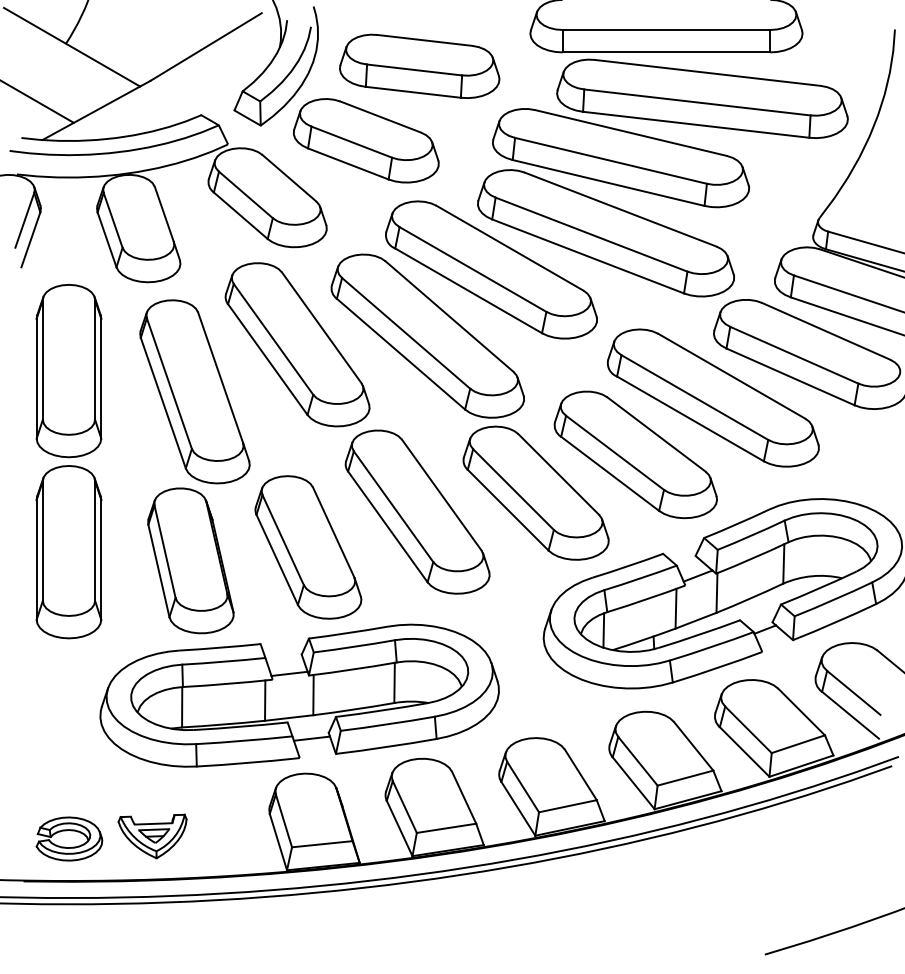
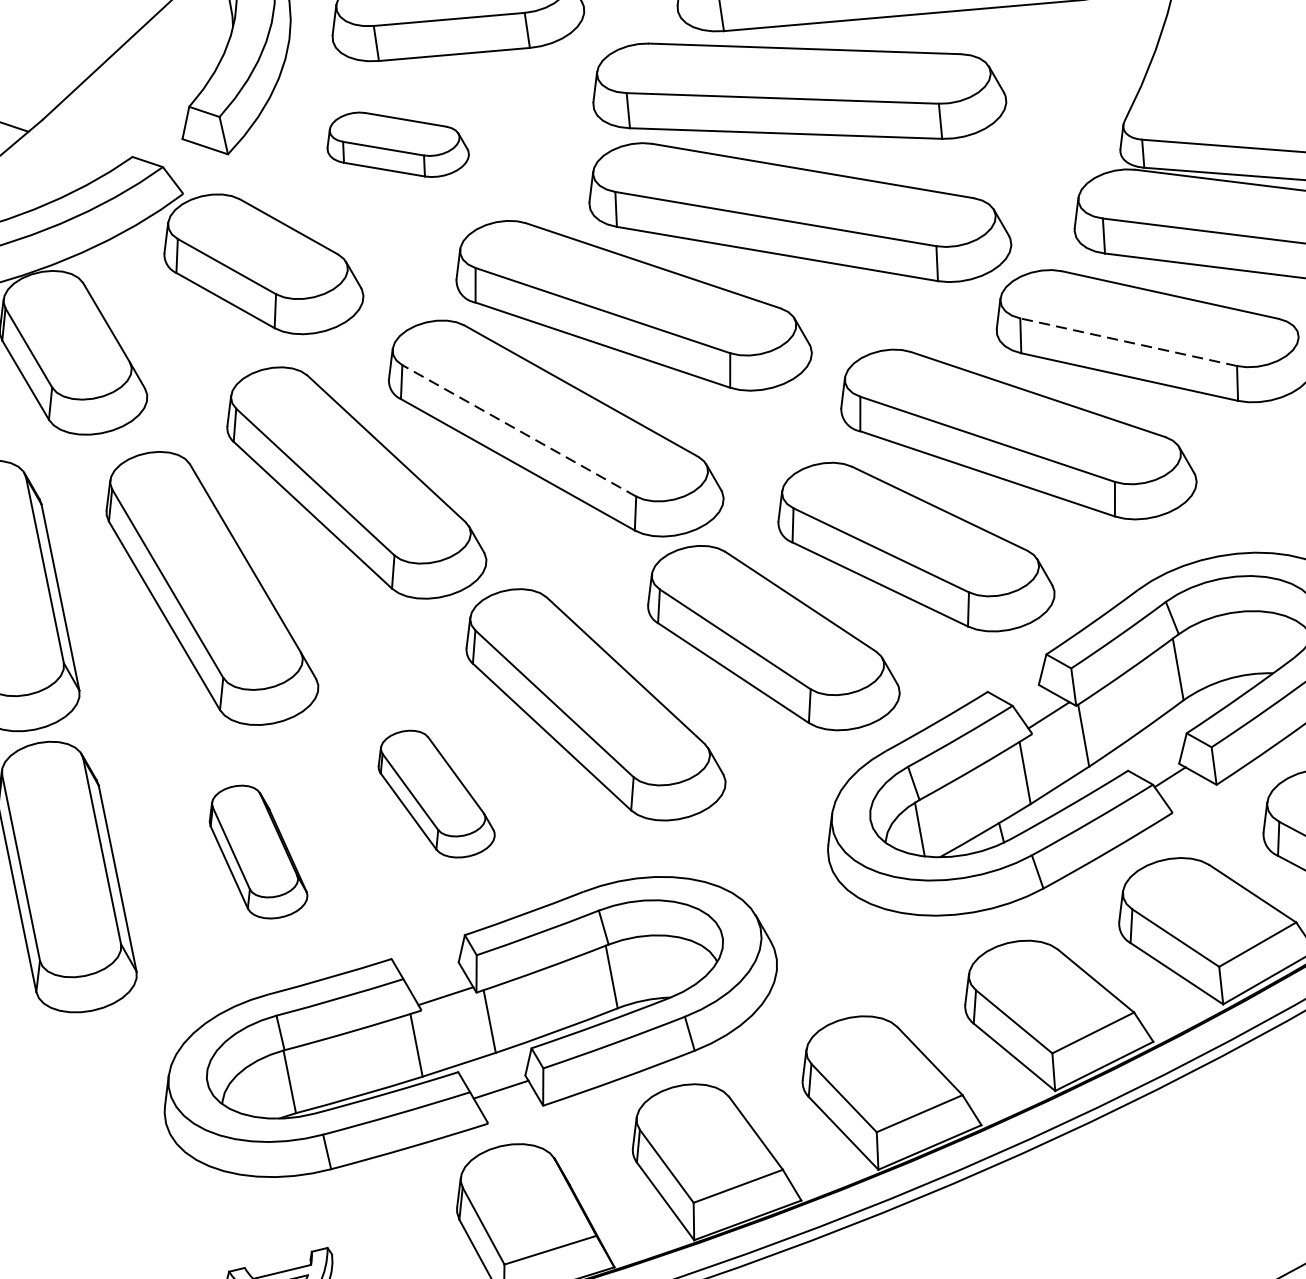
part: (366, 140) -> (396, 144), size x0.6
line: (406, 333) -> (519, 430), solid -> dashed
line: (793, 355) -> (1127, 342), solid -> dashed
part: (308, 547) -> (435, 794), size x0.6
part: (190, 560) -> (256, 851), size x0.6

